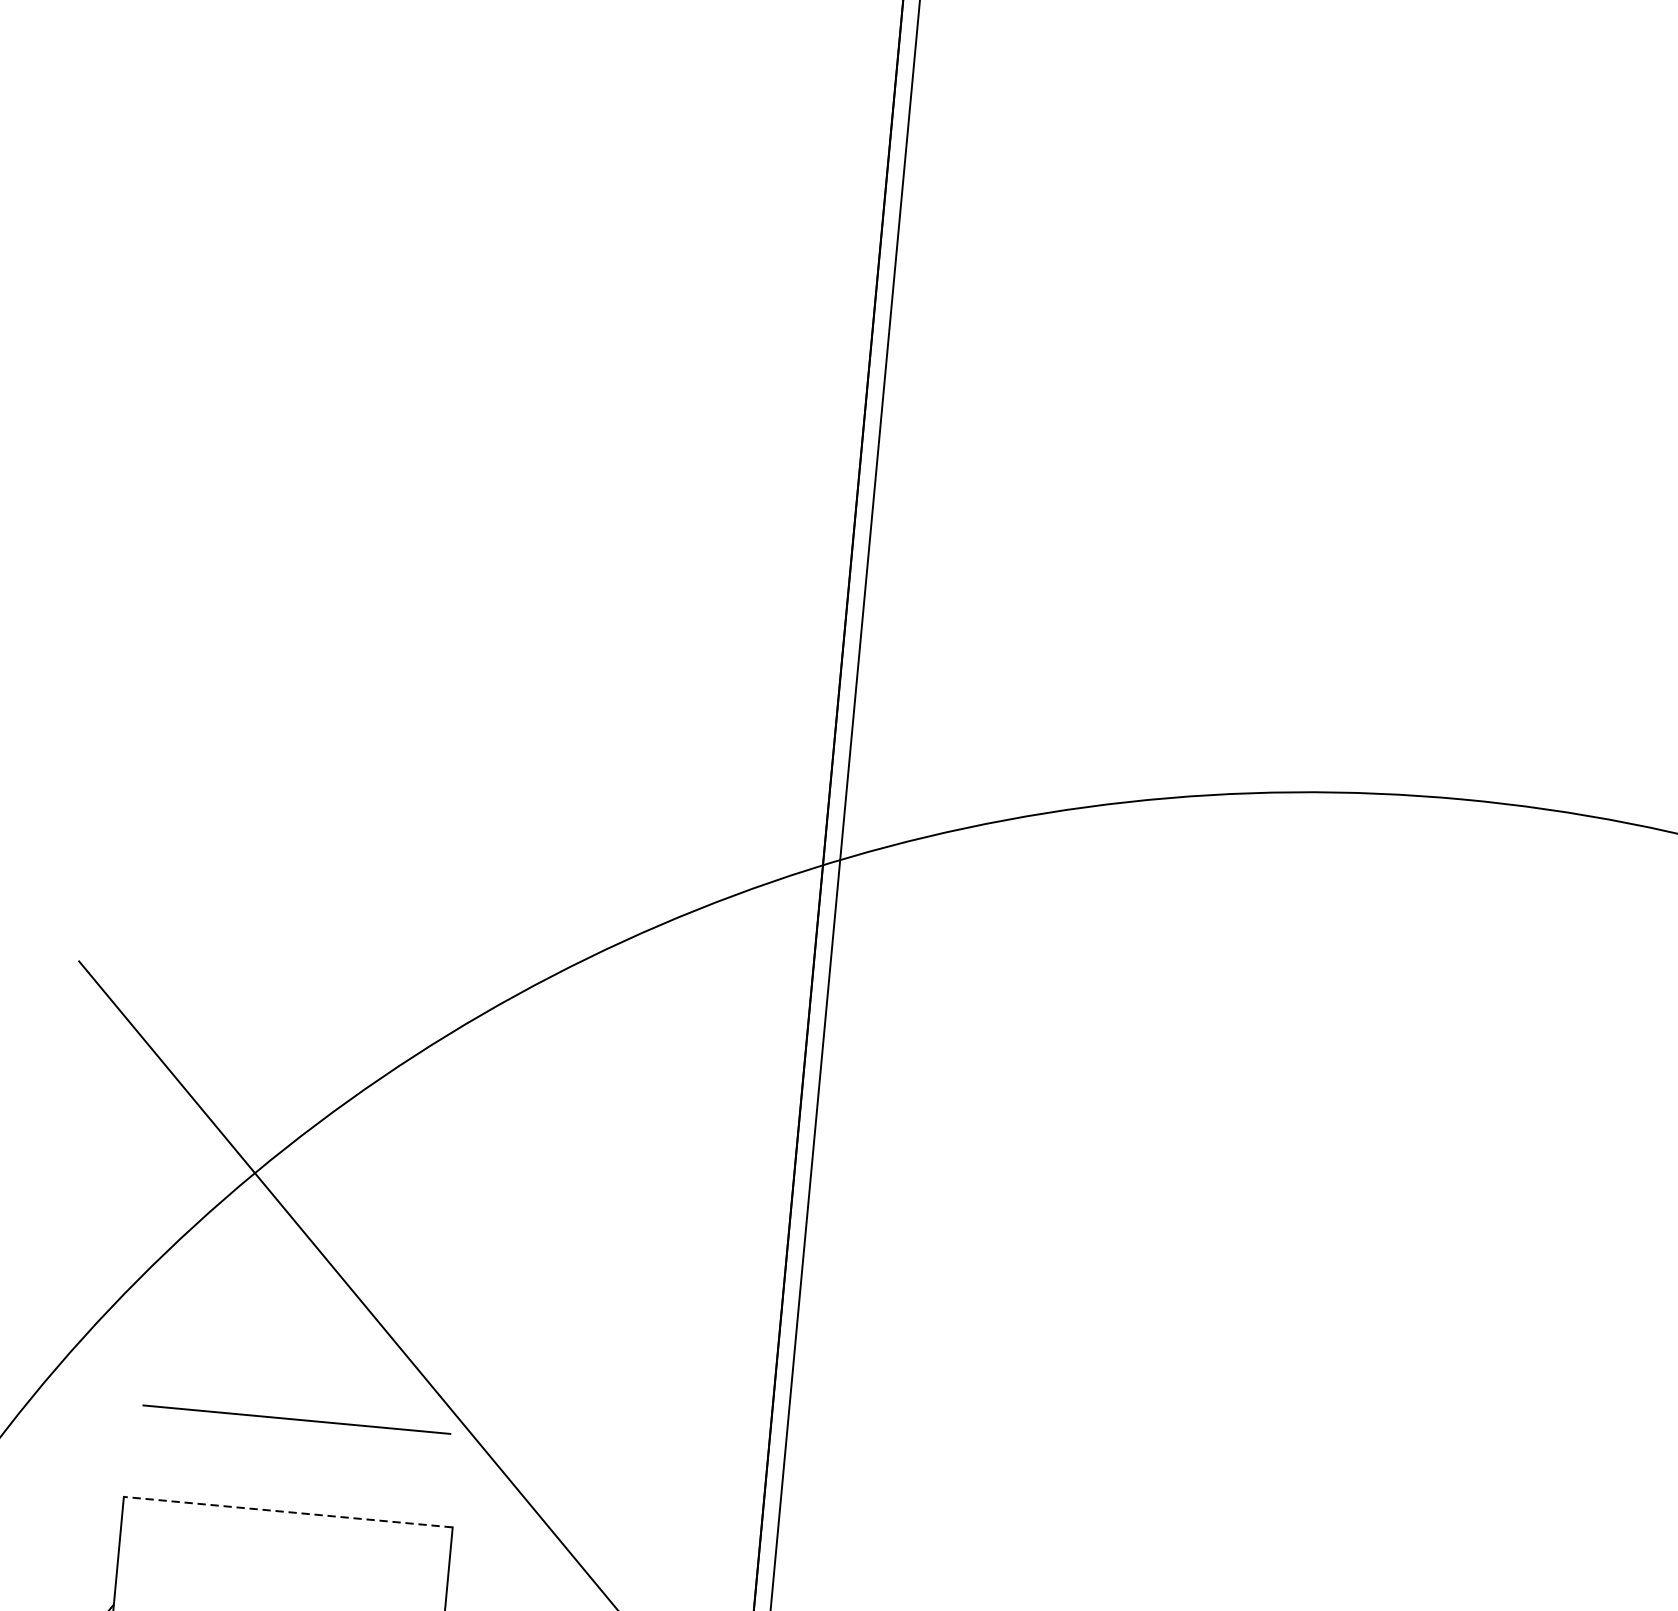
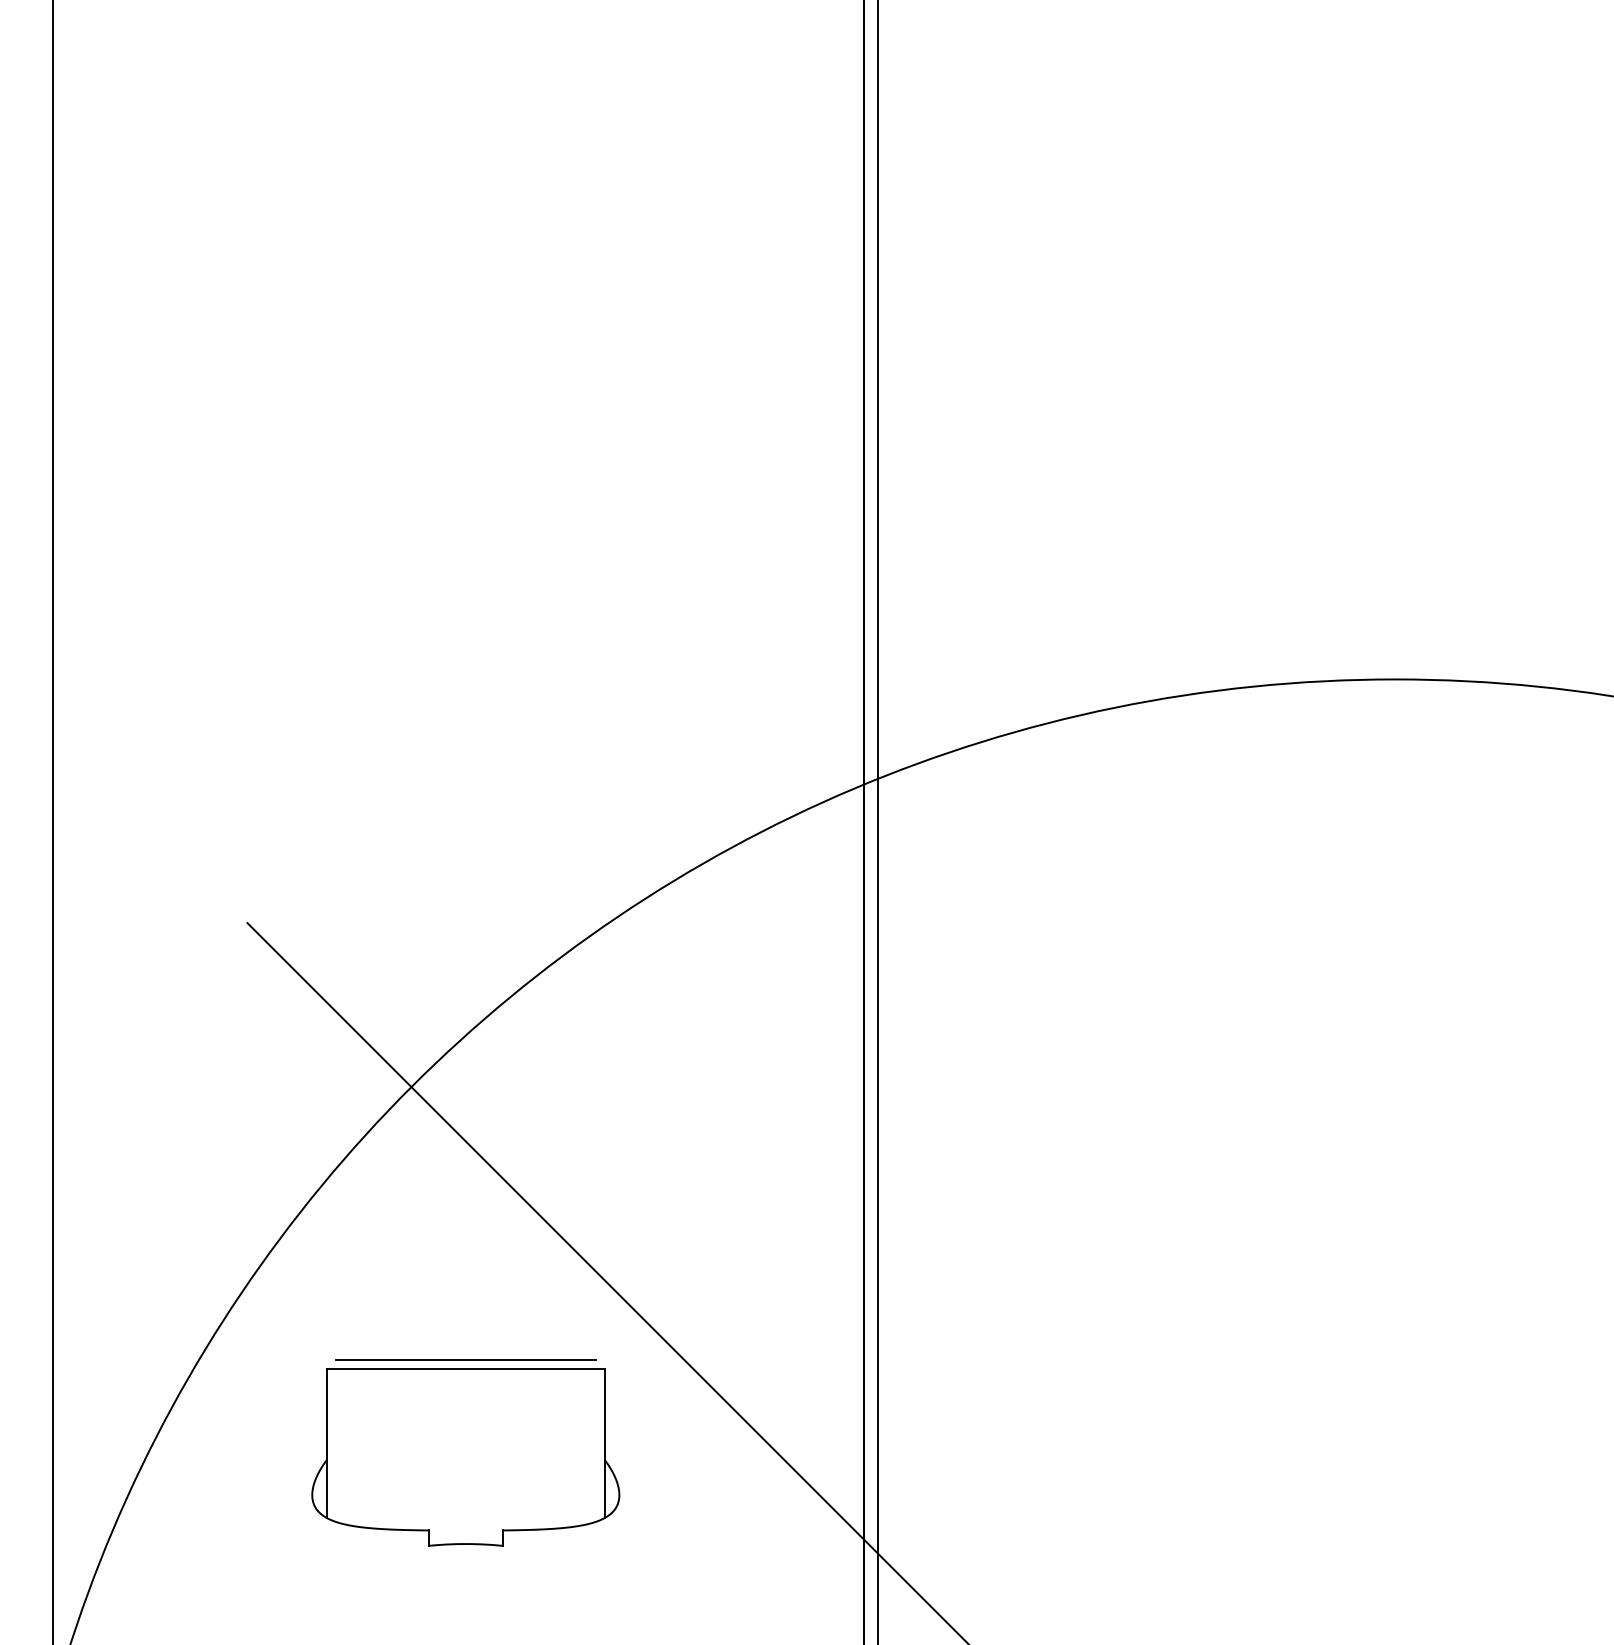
line: (296, 1419) -> (465, 1359), moved
line: (287, 1511) -> (465, 1368), dashed -> solid

